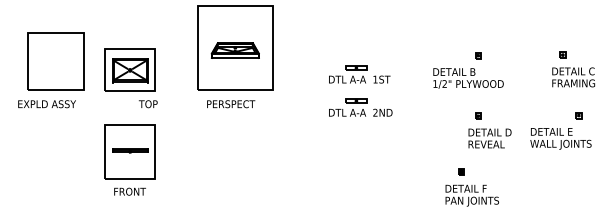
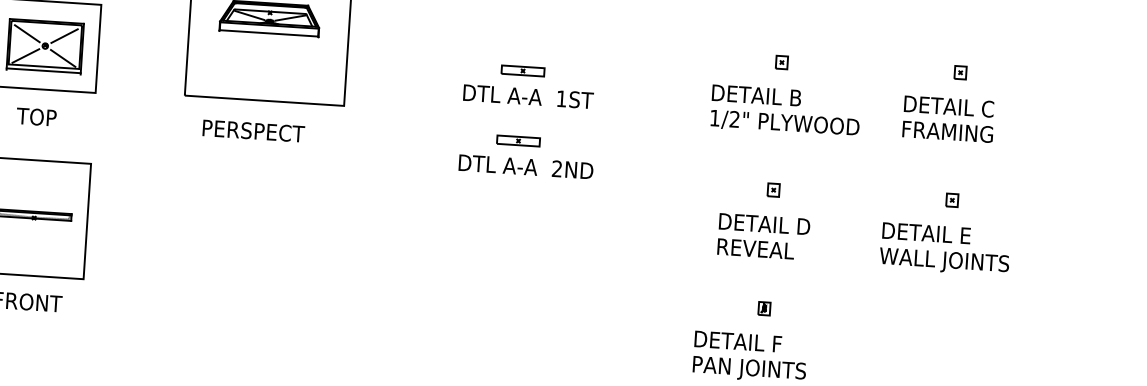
text: (573, 77) -> (948, 119), moved
text: (468, 78) -> (785, 111), moved
text: (148, 104) -> (36, 117), moved
part: (578, 115) -> (951, 200), moved
text: (489, 138) -> (762, 236), moved
part: (461, 171) -> (764, 306), moved

